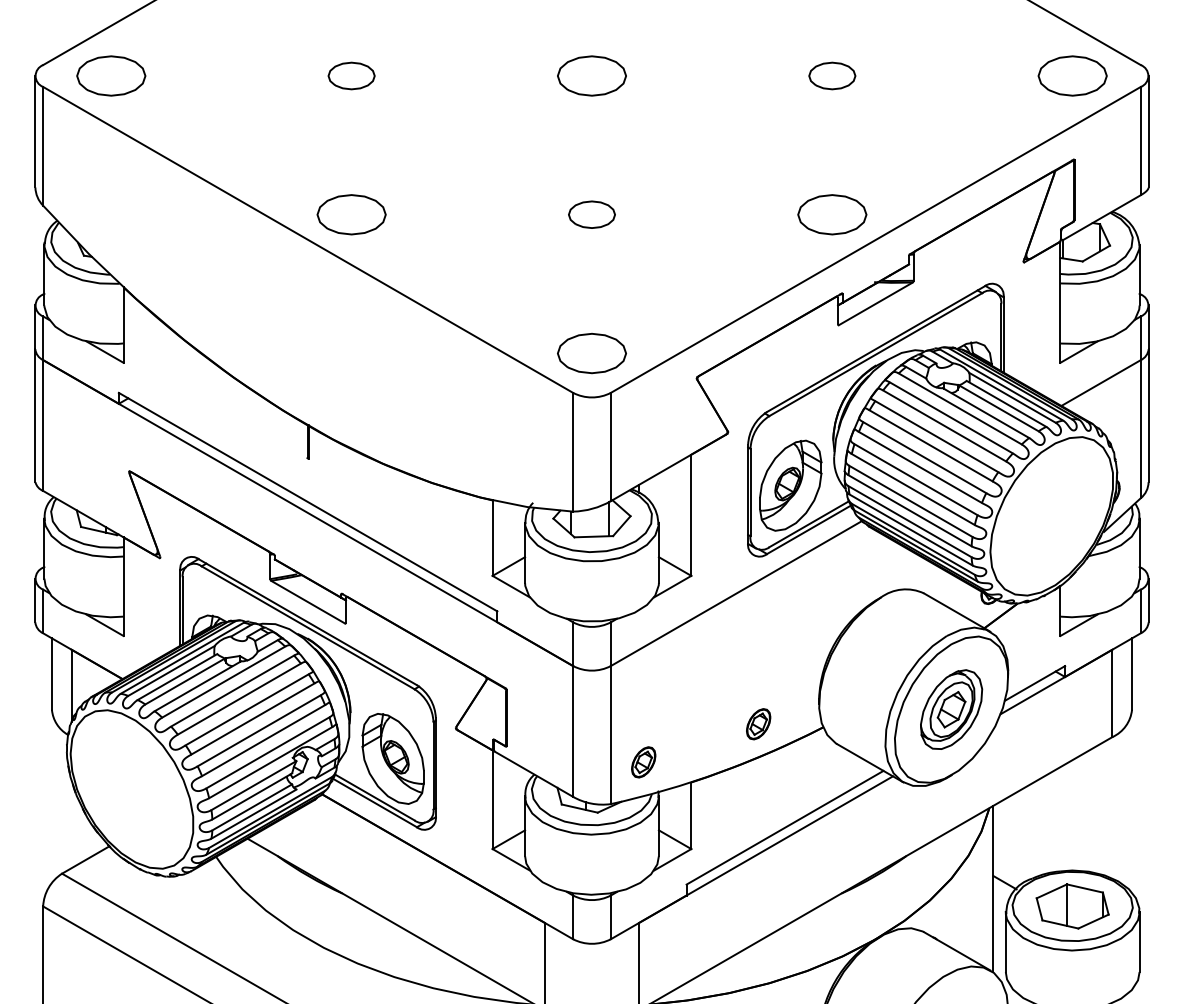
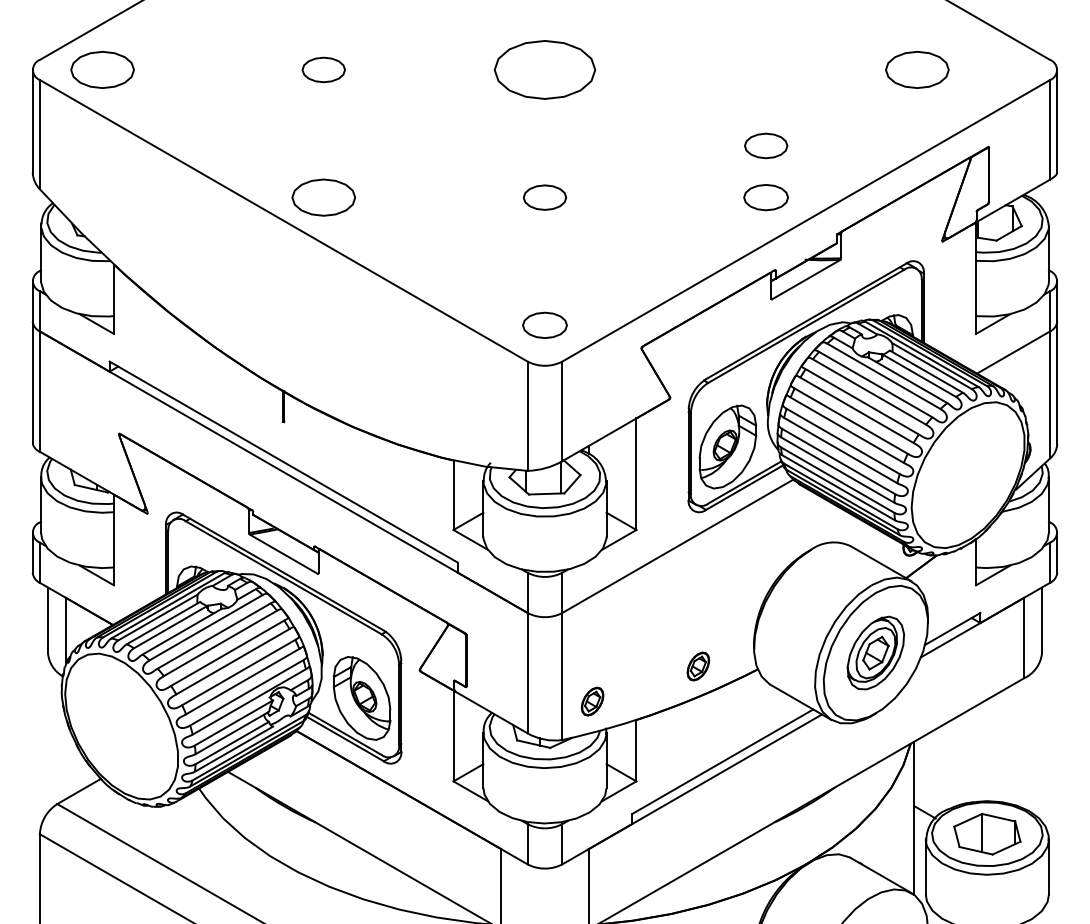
part: (591, 75) -> (544, 69), size x1.6
part: (832, 75) -> (766, 145), moved
part: (1072, 75) -> (917, 69), moved
part: (831, 214) -> (765, 197), size x0.7
part: (591, 353) -> (544, 325), size x0.7

